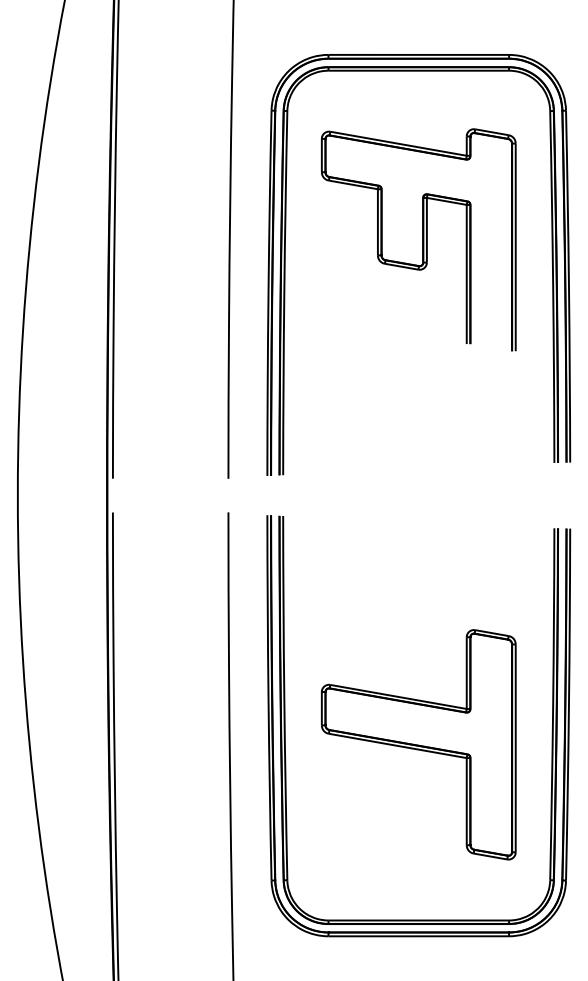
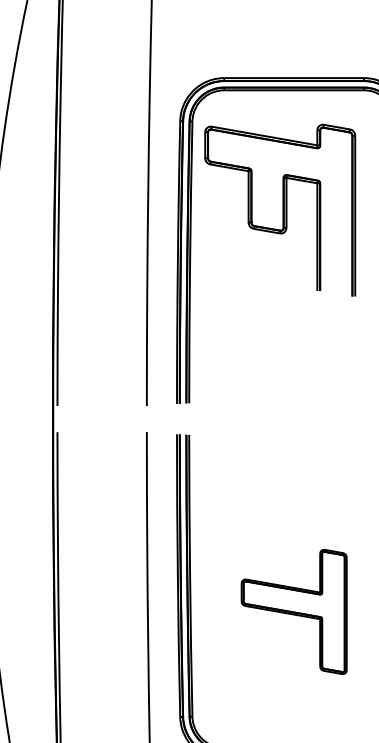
part: (418, 239) -> (280, 210), moved
part: (418, 744) -> (293, 611), size x0.7

